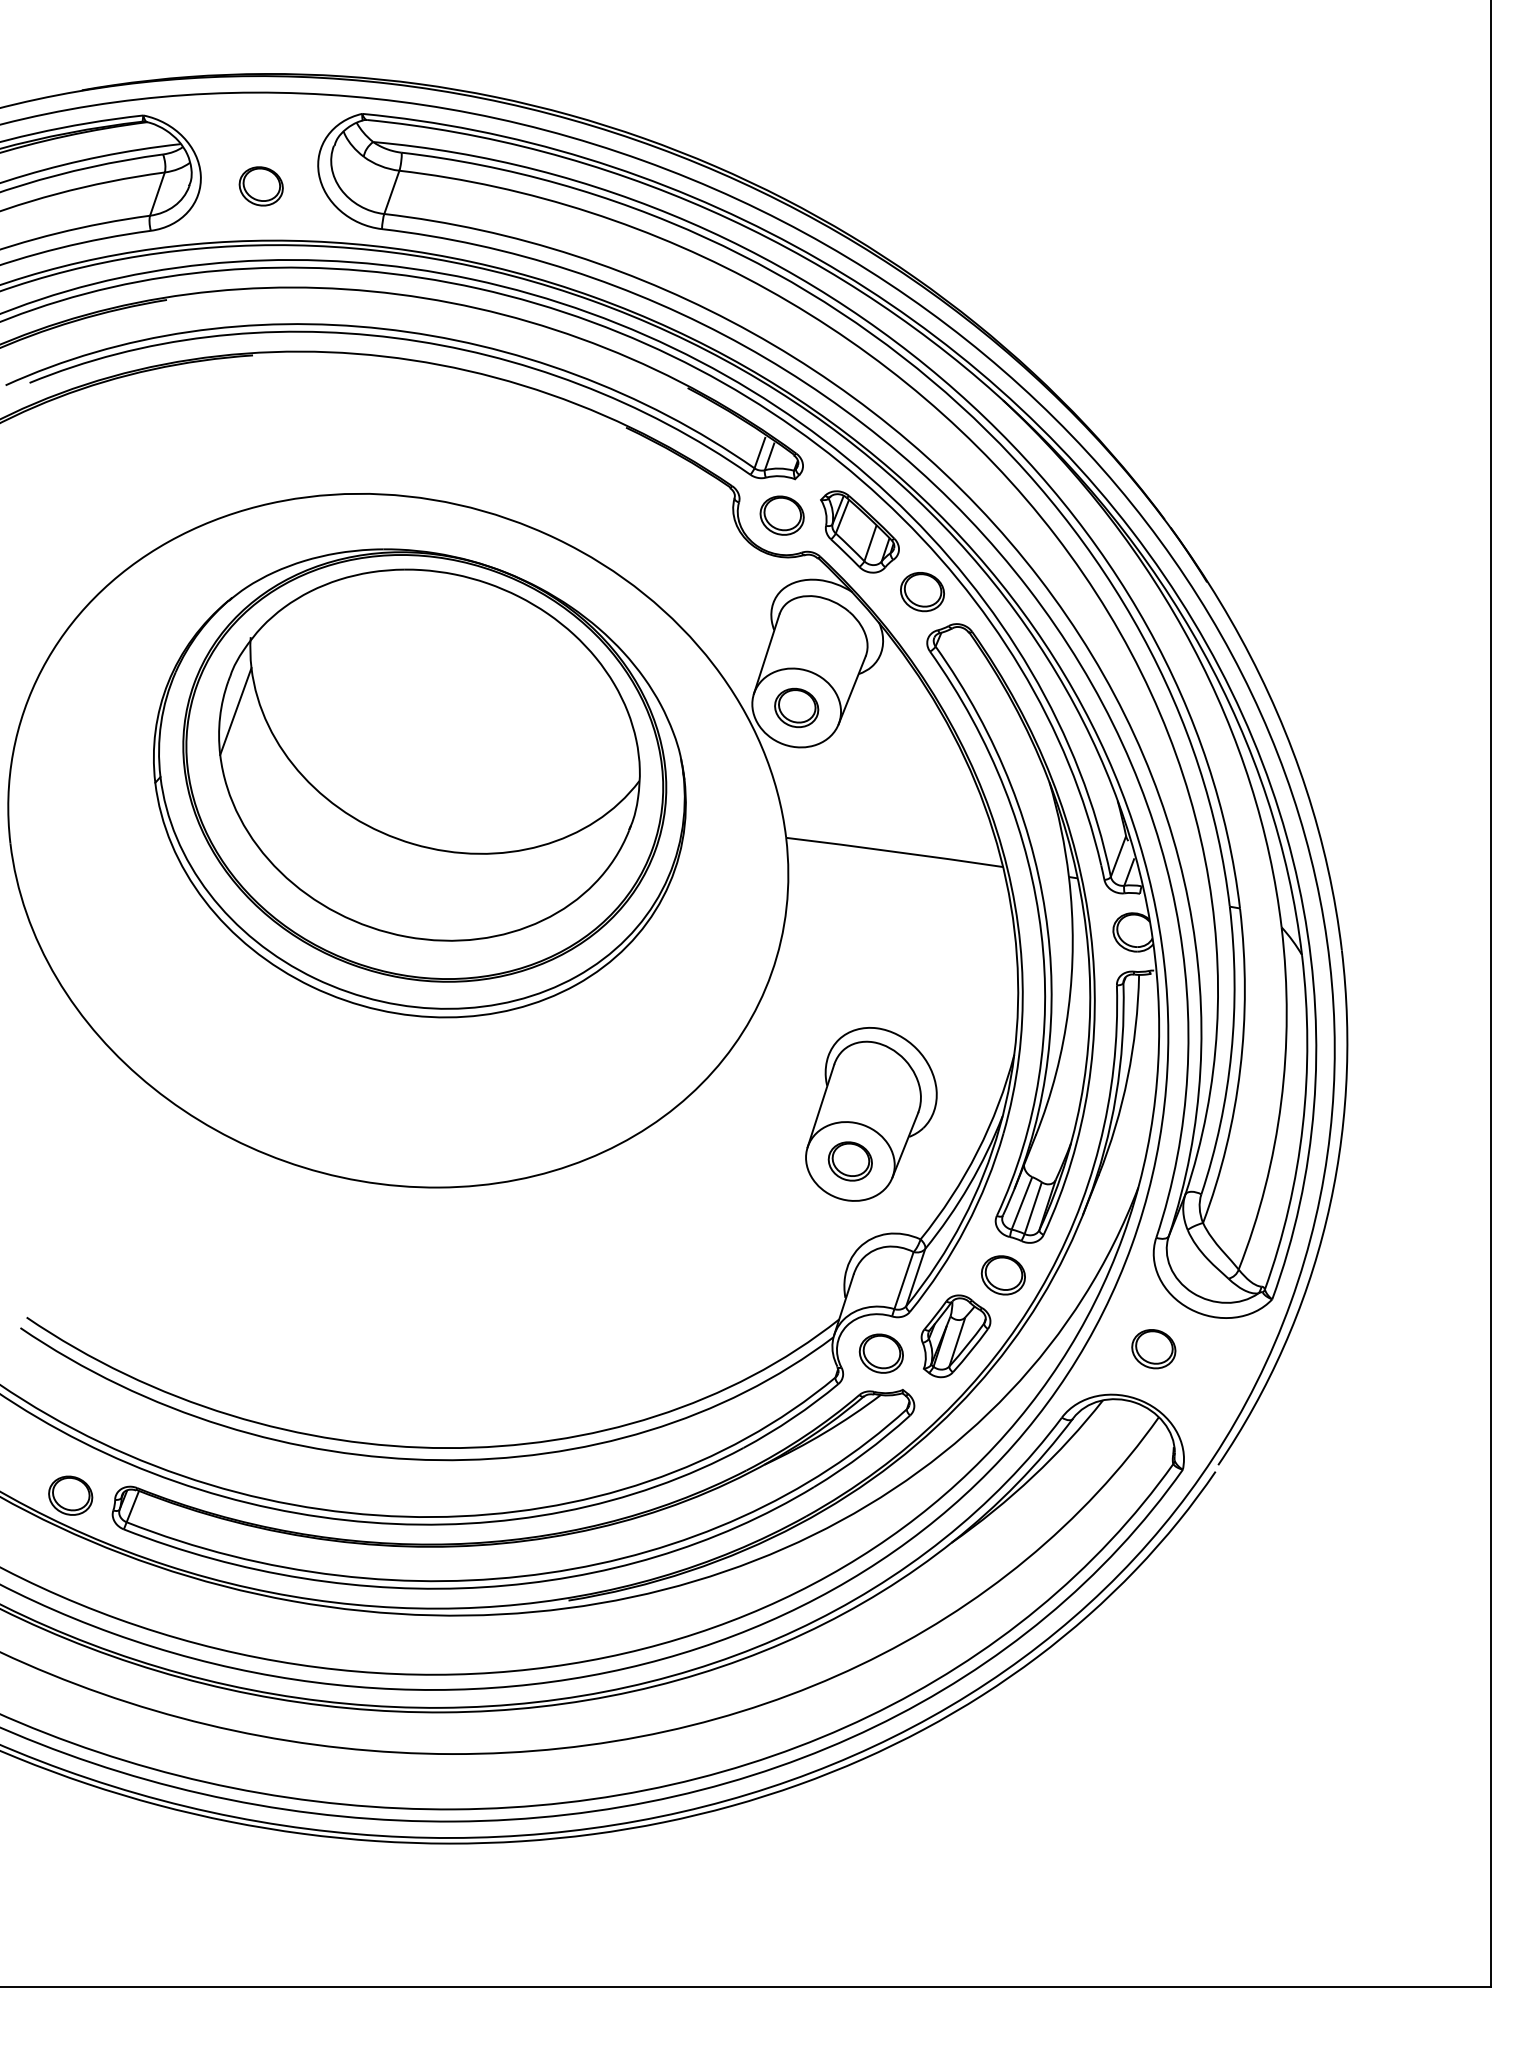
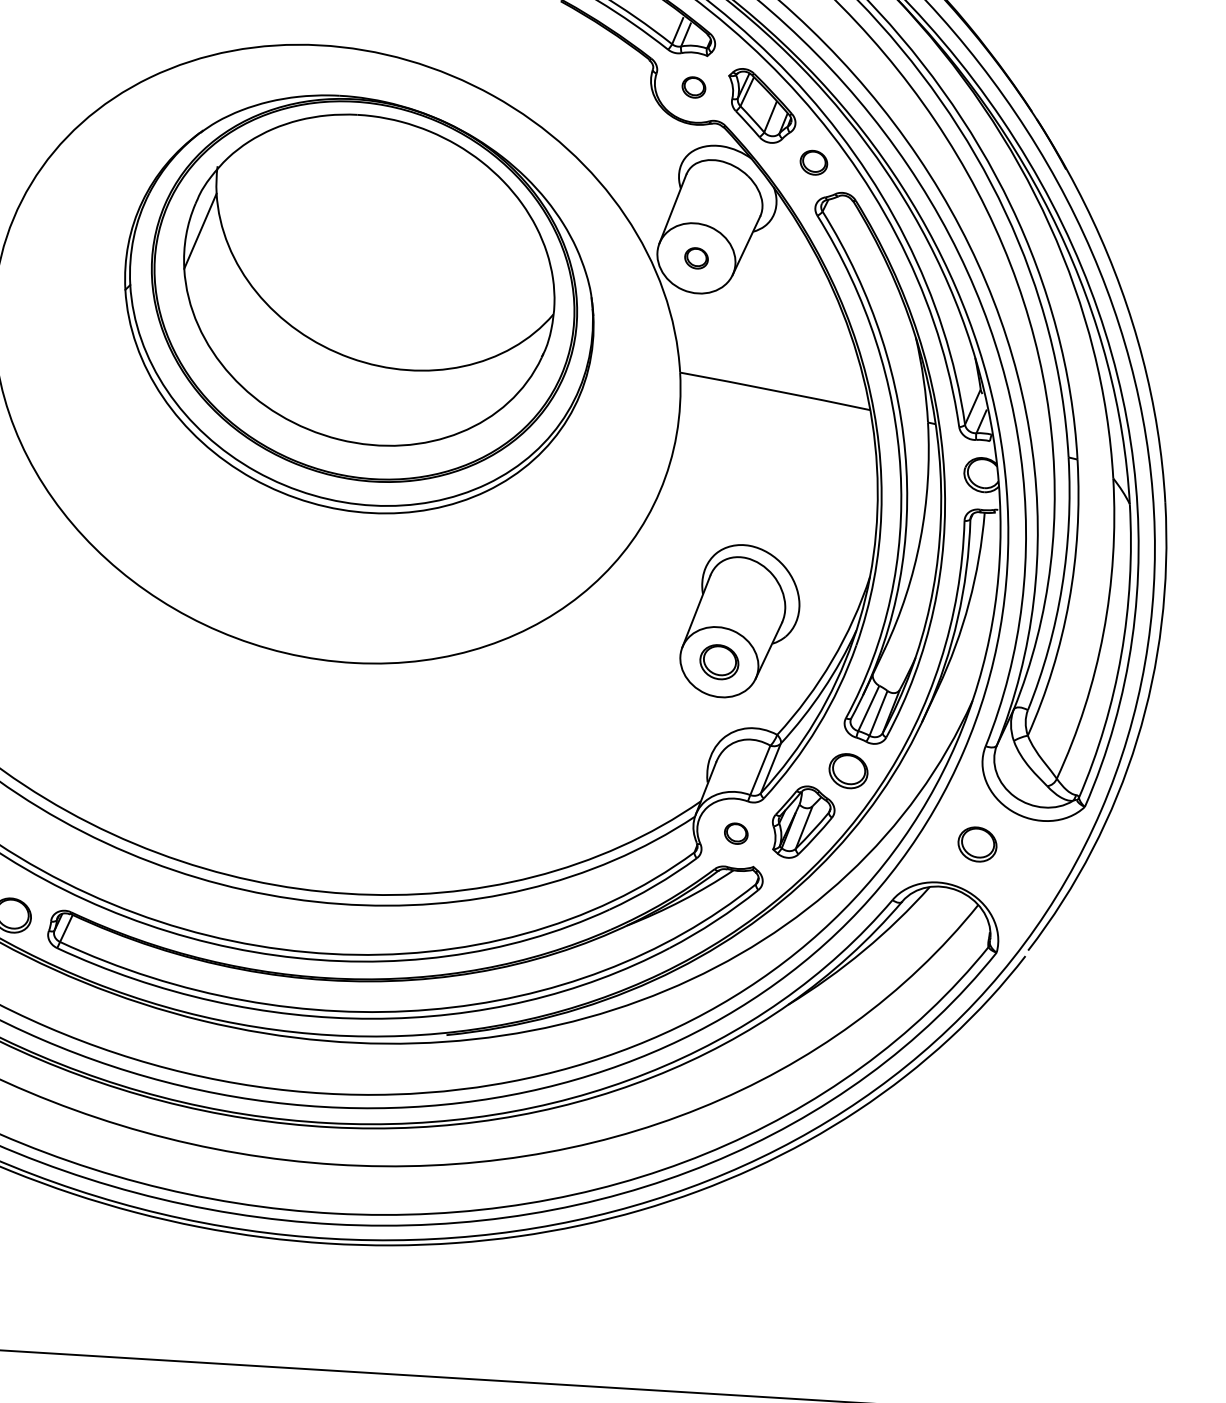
part: (781, 515) -> (693, 87), size x0.6
part: (922, 592) -> (813, 163), size x0.7
part: (796, 707) -> (696, 257), size x0.6
part: (880, 1353) -> (735, 833), size x0.6

